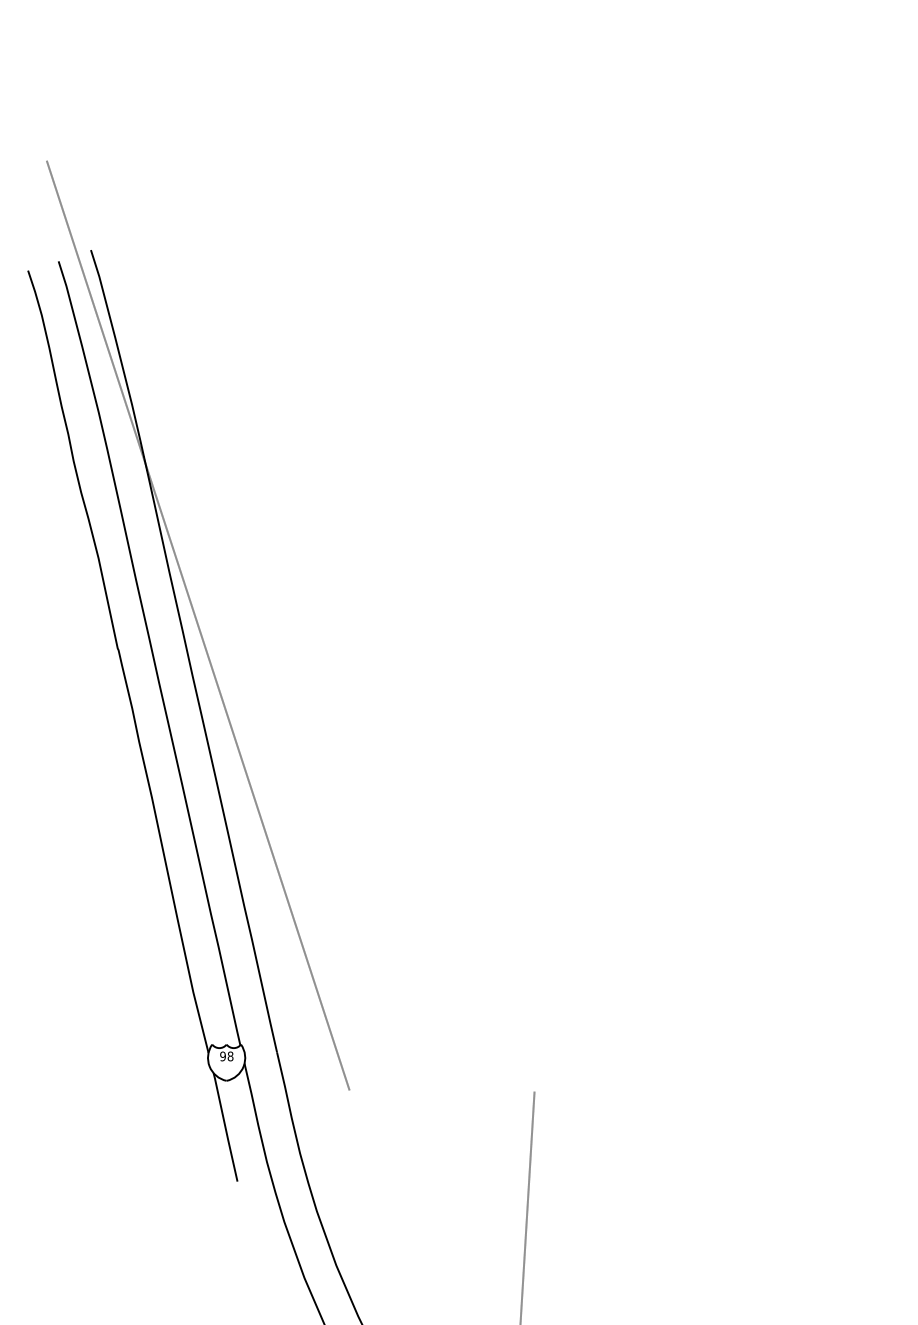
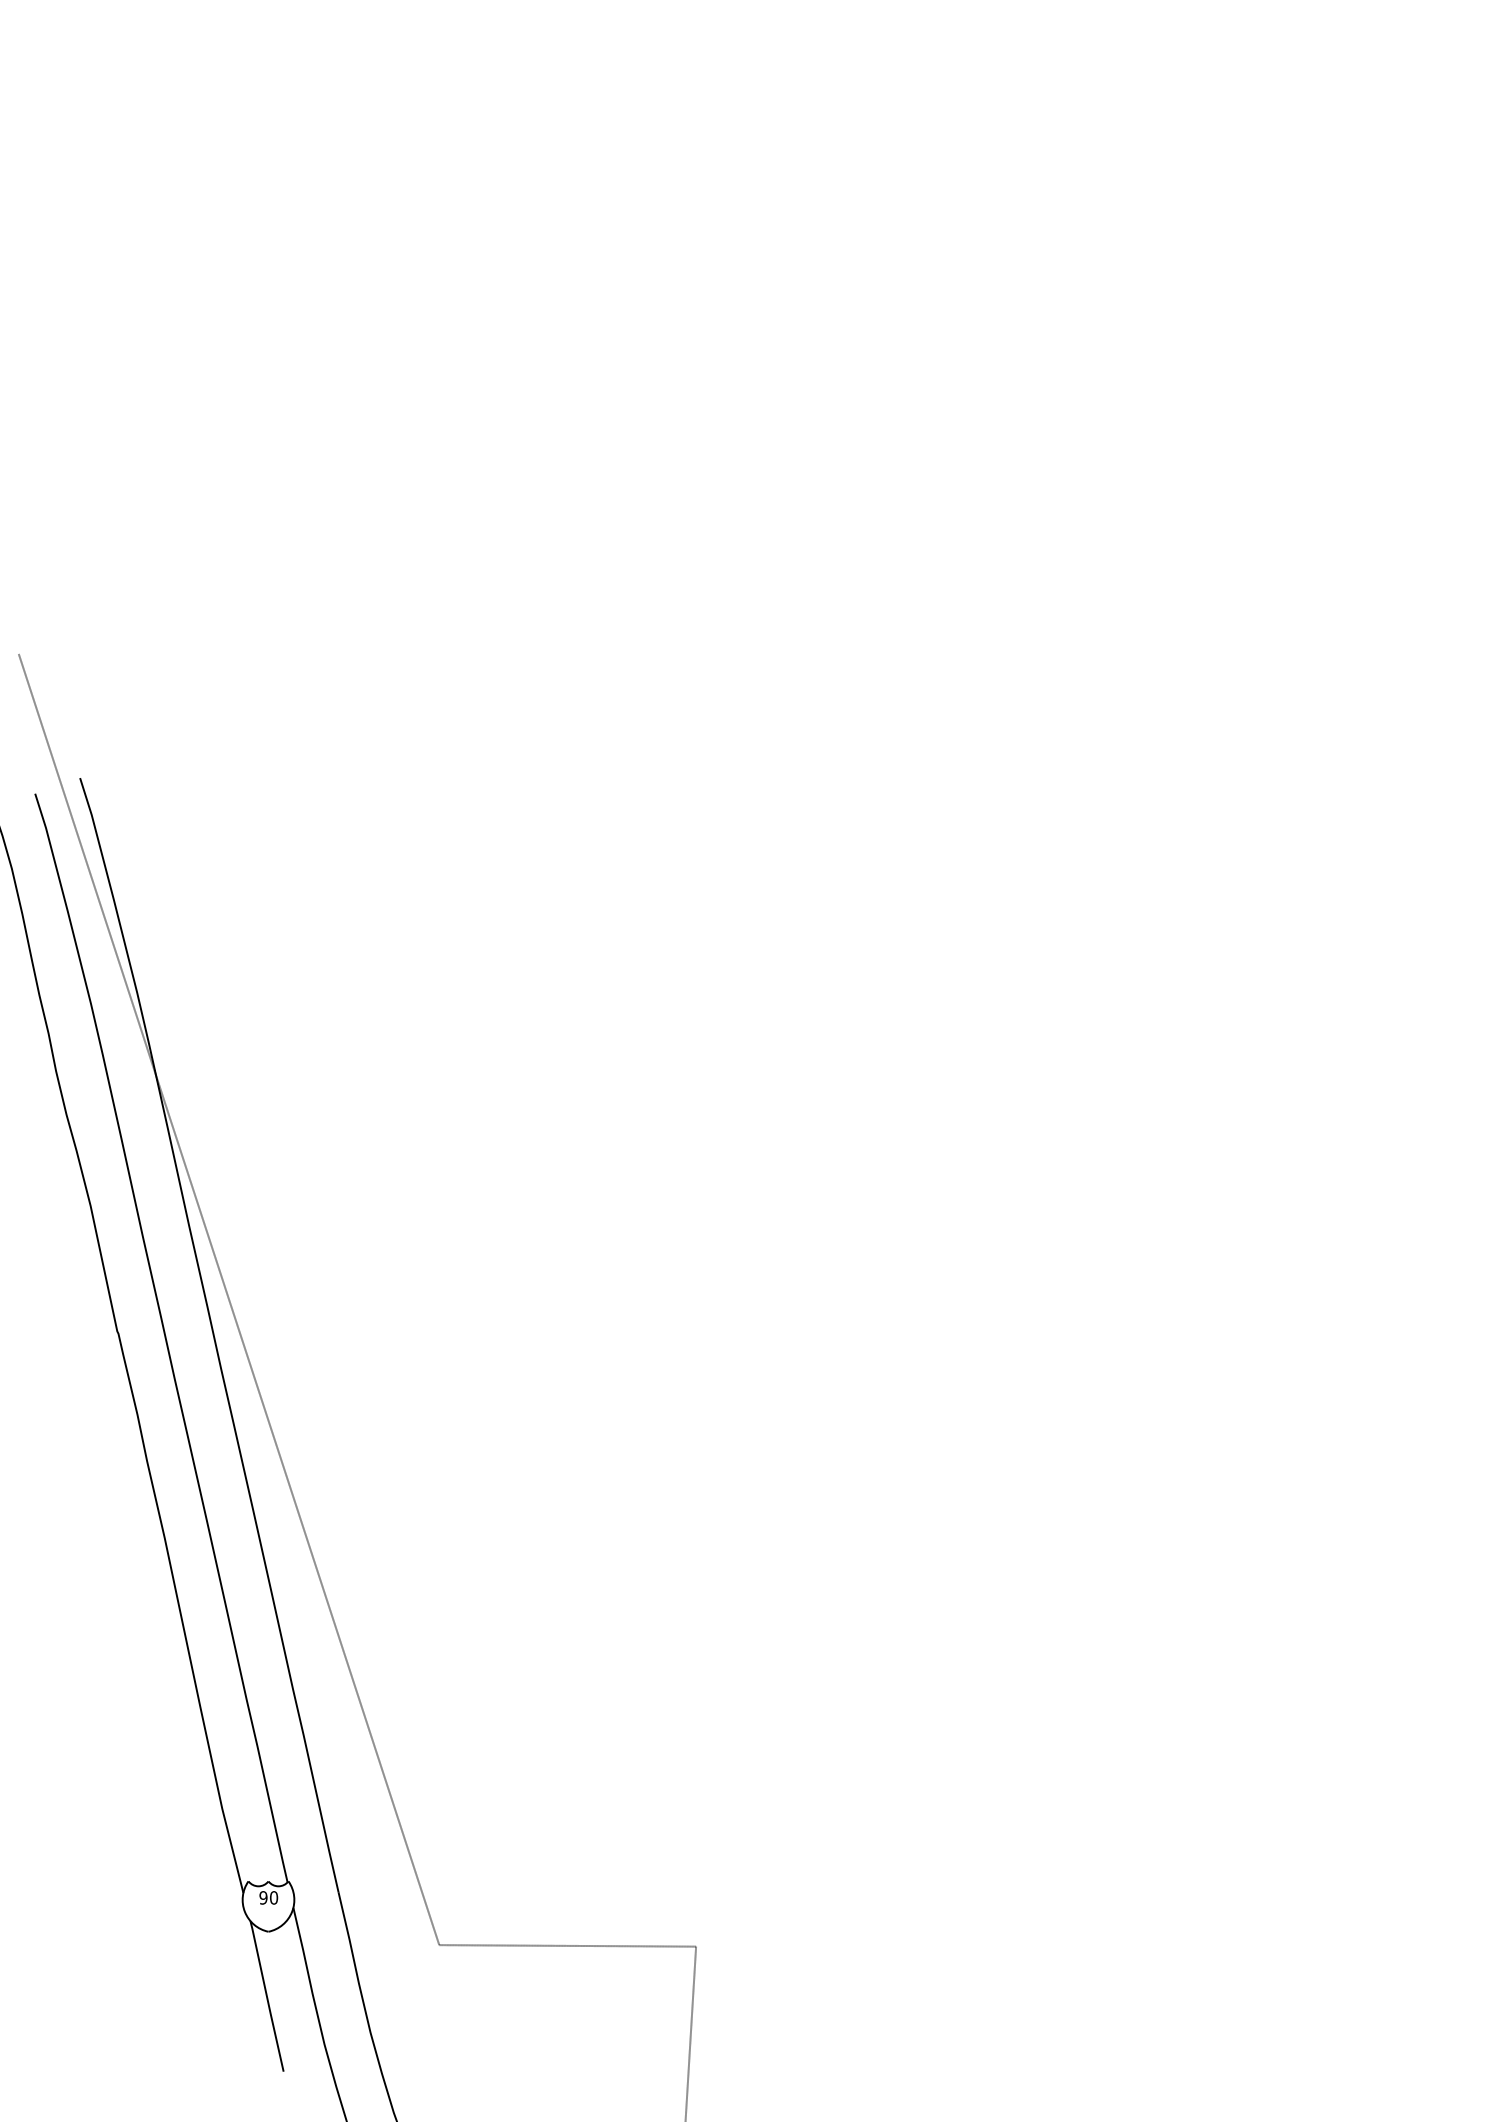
text: (230, 1056) -> (274, 1897), 98 -> 90
line: (441, 1090) -> (567, 1945), added

